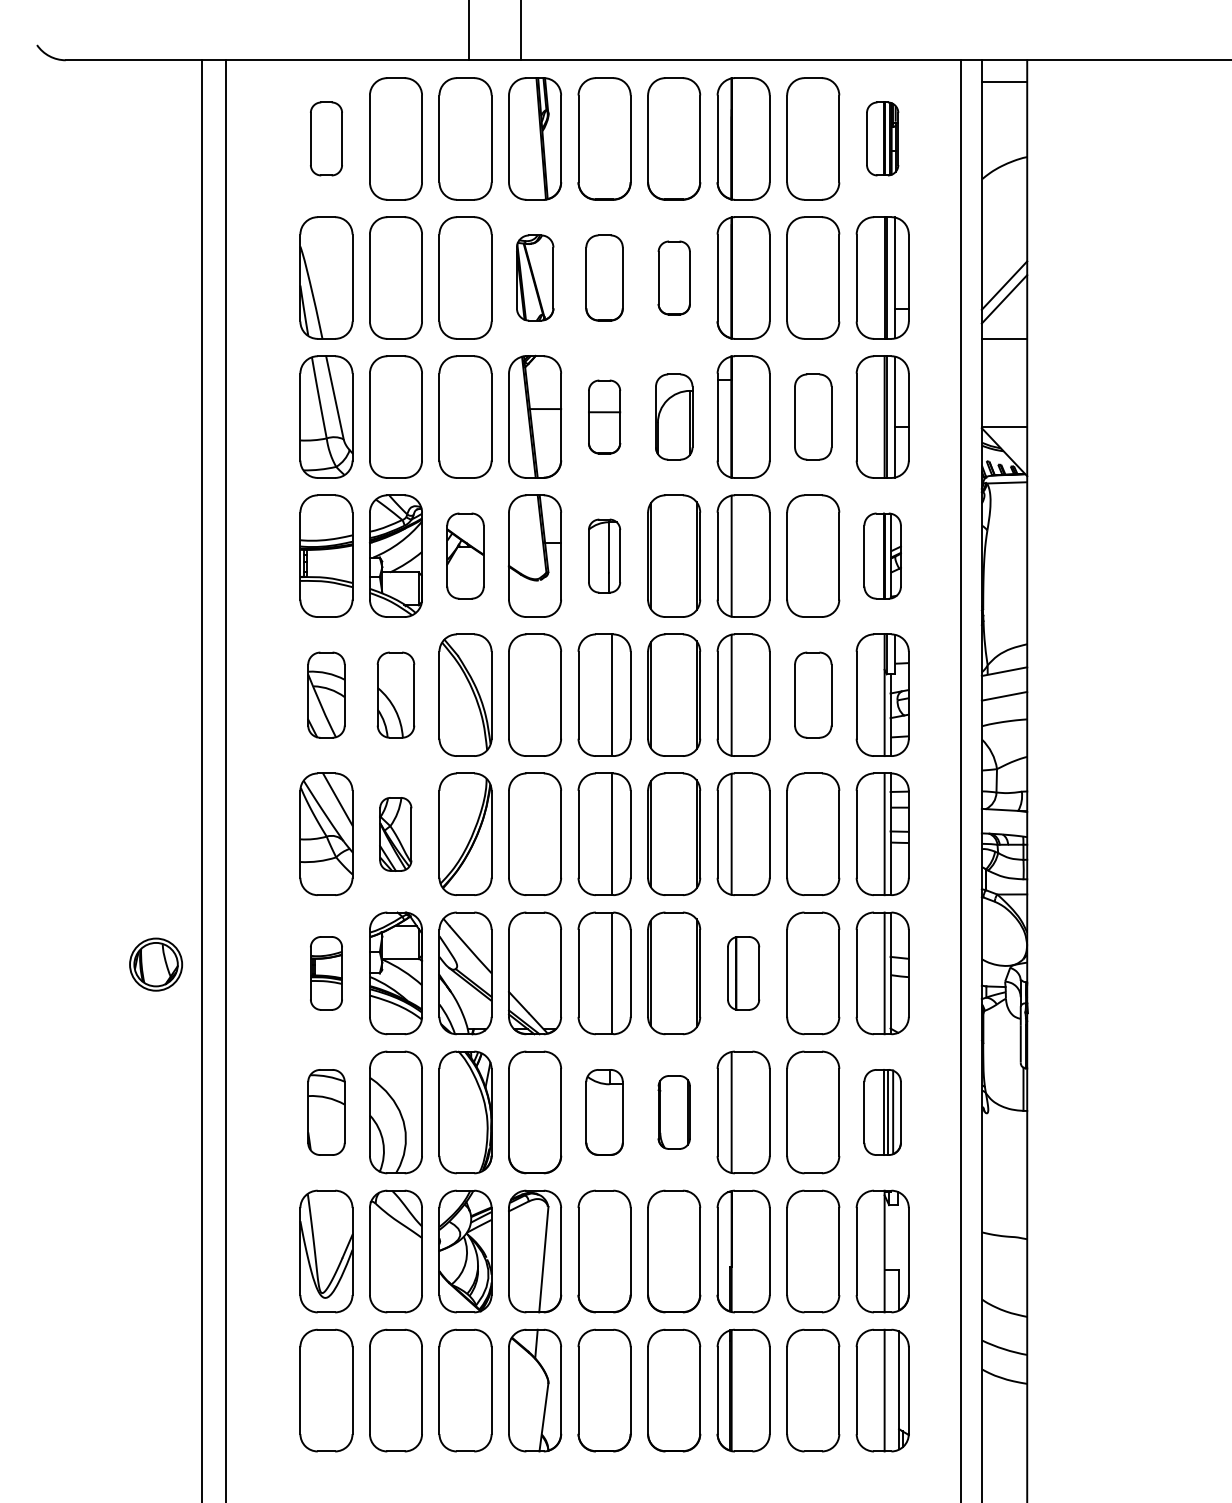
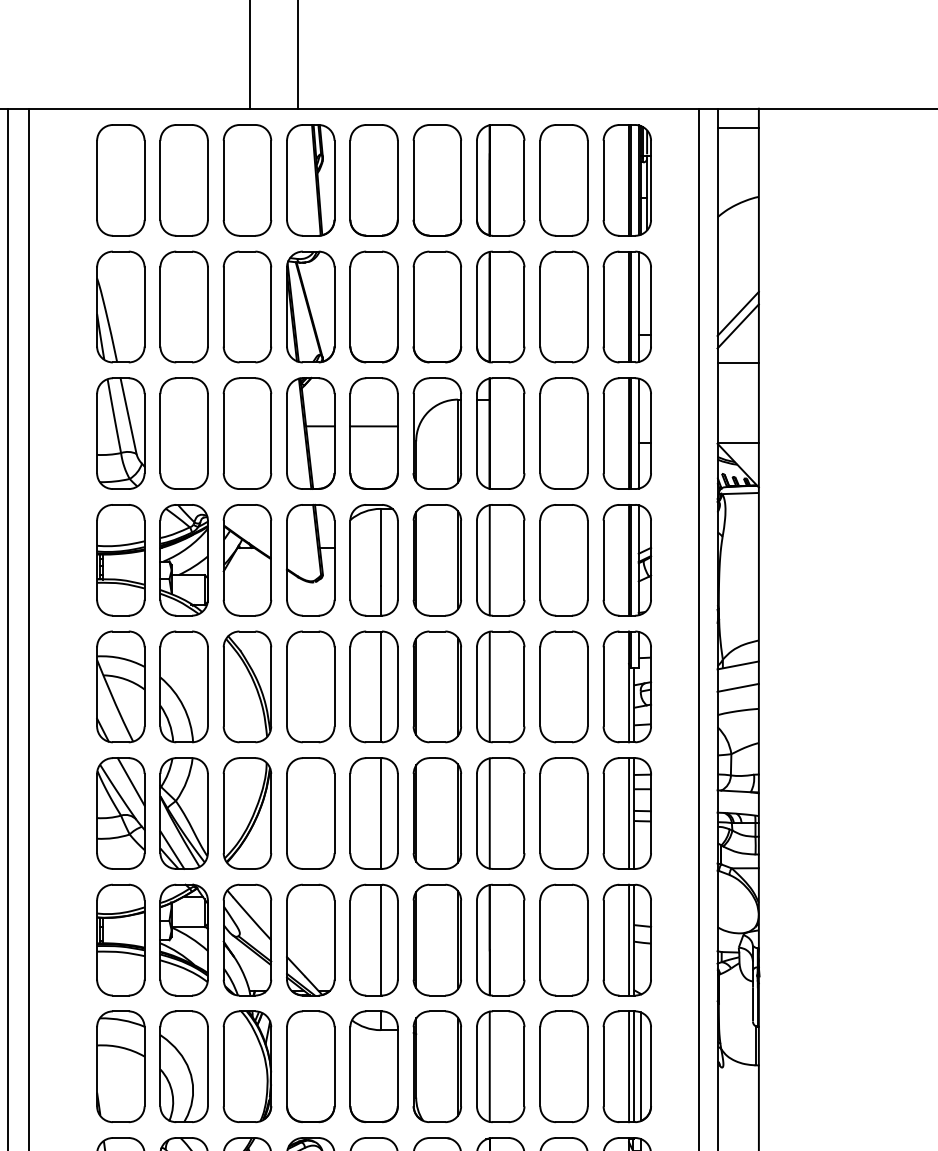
part: (326, 138) -> (120, 179), size x1.67
part: (882, 138) -> (627, 179), size x1.67
part: (535, 277) -> (311, 306), size x1.43
part: (604, 277) -> (373, 306), size x1.43
part: (674, 277) -> (437, 306), size x1.67
part: (604, 416) -> (373, 433), size x1.67
part: (674, 416) -> (437, 433), size x1.43
part: (813, 416) -> (564, 433), size x1.43
part: (465, 555) -> (247, 559), size x1.43
part: (604, 555) -> (373, 559), size x1.67
part: (882, 555) -> (627, 559), size x1.43
part: (326, 694) -> (120, 686), size x1.43
part: (395, 694) -> (183, 686), size x1.43
part: (813, 694) -> (564, 686), size x1.43
part: (395, 834) -> (183, 813), size x1.67
part: (326, 973) -> (120, 940), size x1.67
part: (743, 973) -> (500, 940), size x1.67
part: (326, 1112) -> (120, 1066), size x1.43
part: (604, 1112) -> (373, 1066), size x1.43
part: (674, 1112) -> (437, 1066), size x1.67
part: (882, 1112) -> (627, 1066), size x1.43

